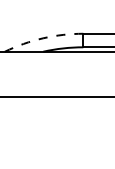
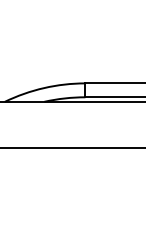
arc: (43, 38) -> (44, 88), dashed -> solid

